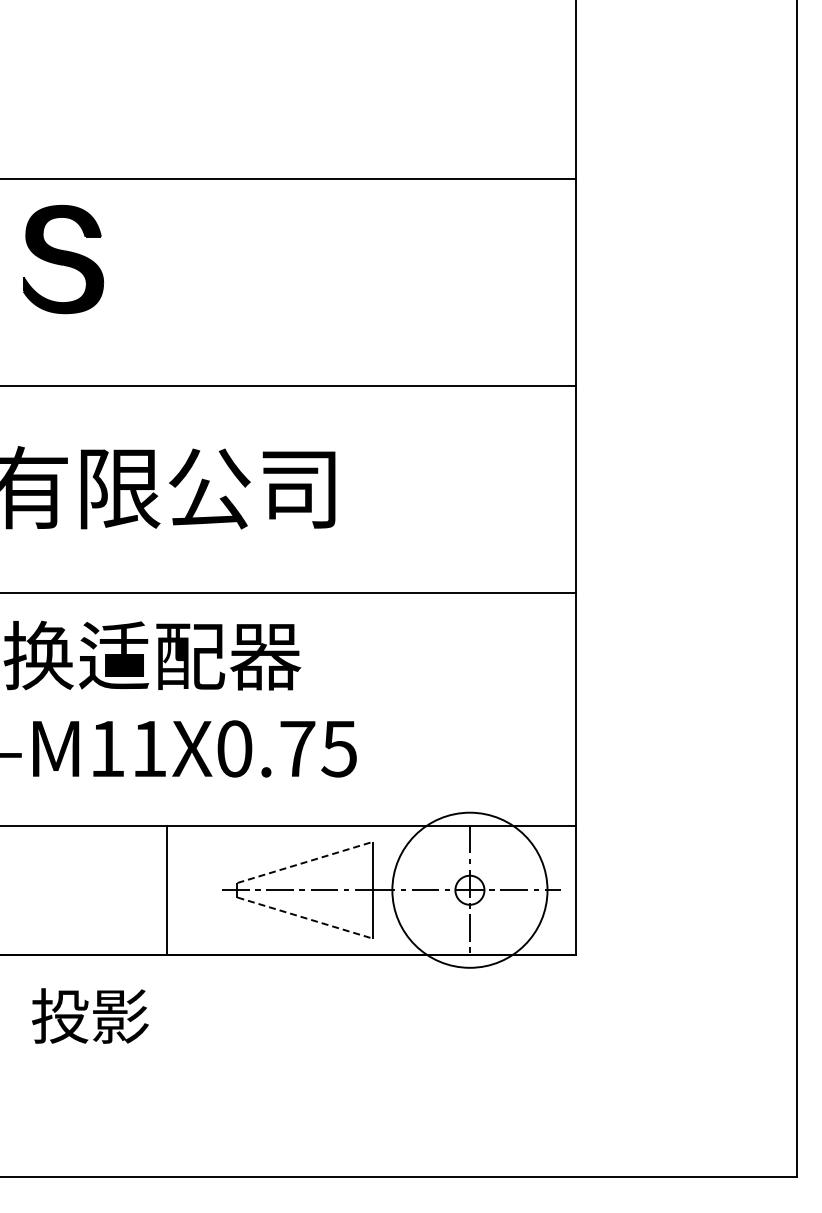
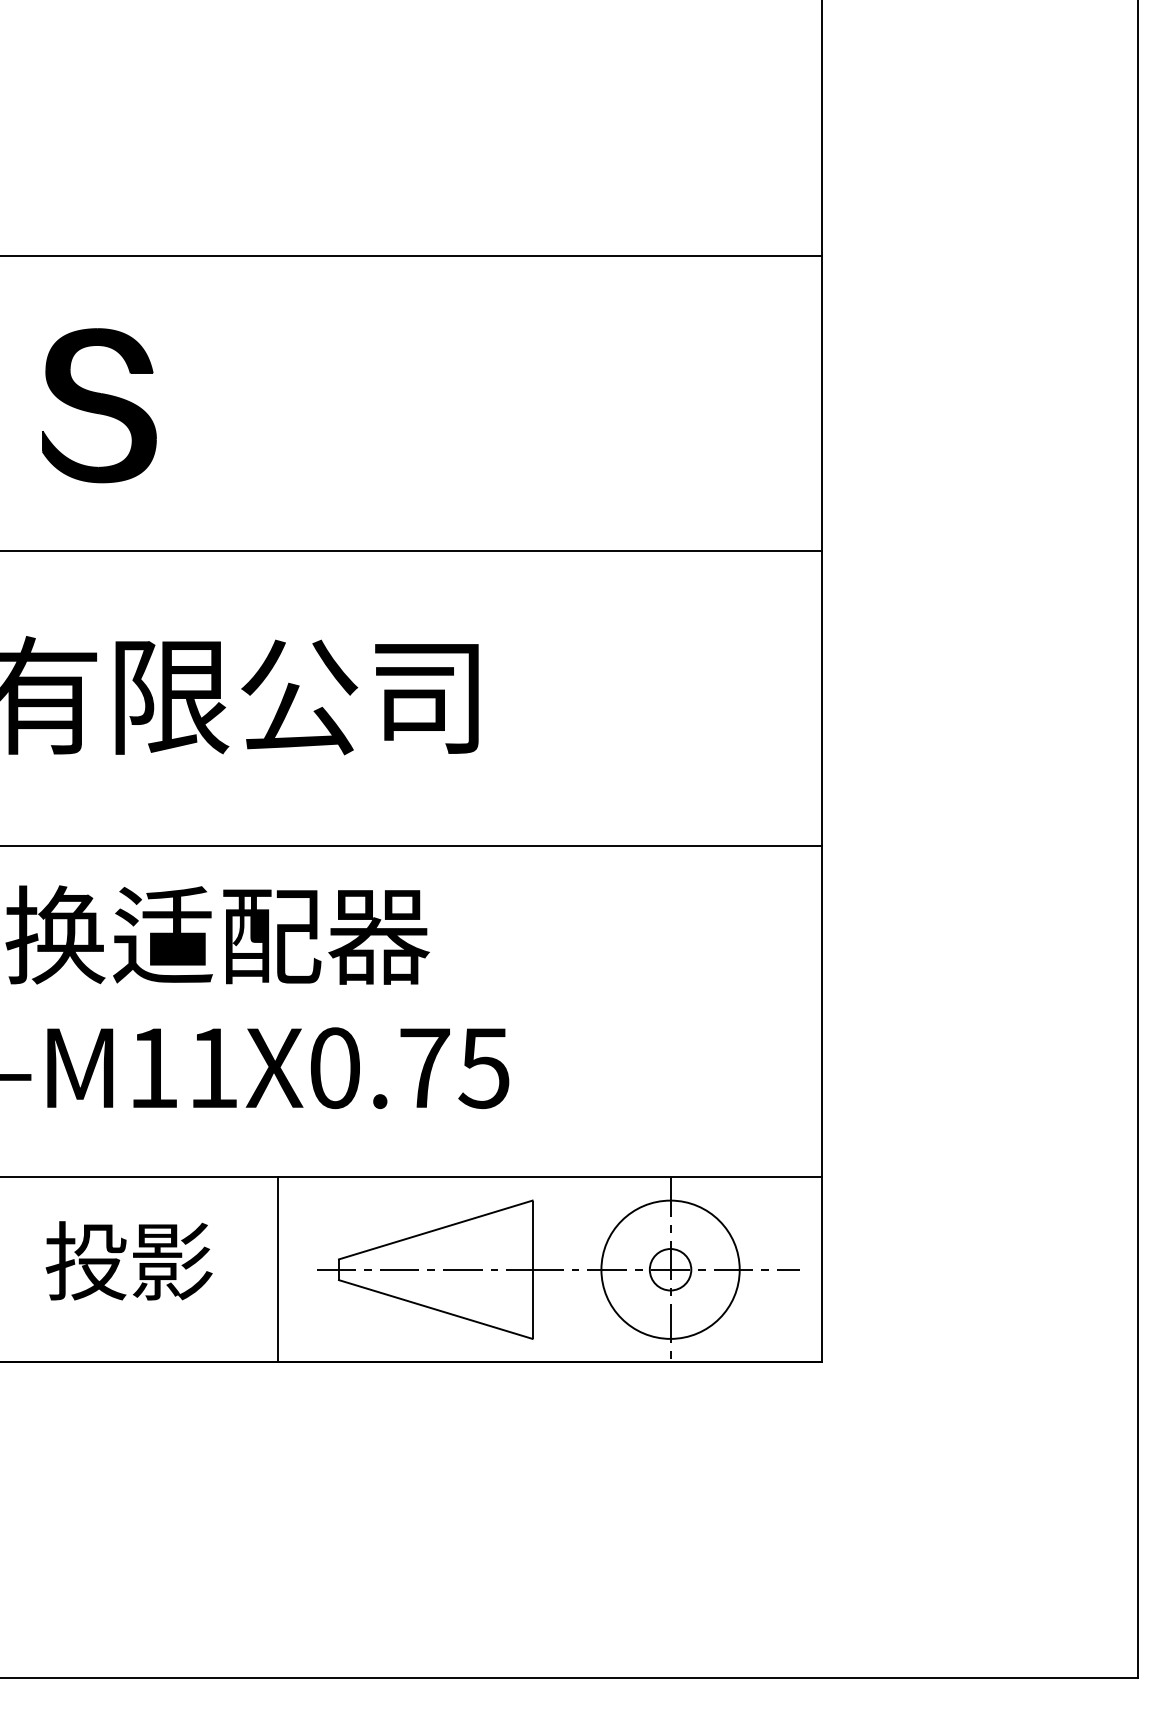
part: (63, 259) -> (99, 405), moved
line: (305, 862) -> (436, 1230), dashed -> solid
line: (167, 889) -> (279, 1268), moved
circle: (469, 889) -> (669, 1268), size x0.62
line: (305, 918) -> (436, 1310), dashed -> solid
text: (90, 1015) -> (129, 1260), moved

